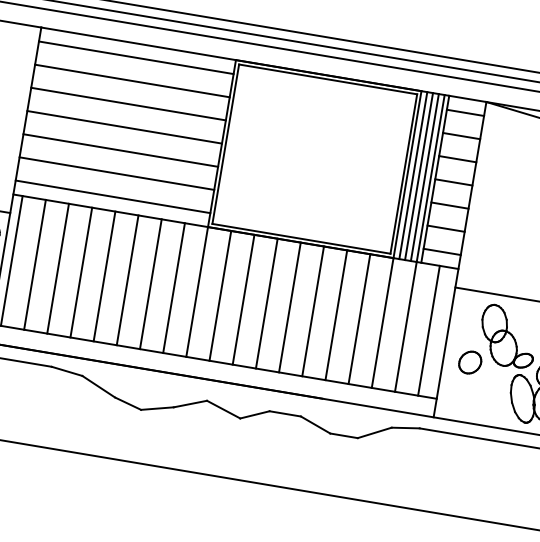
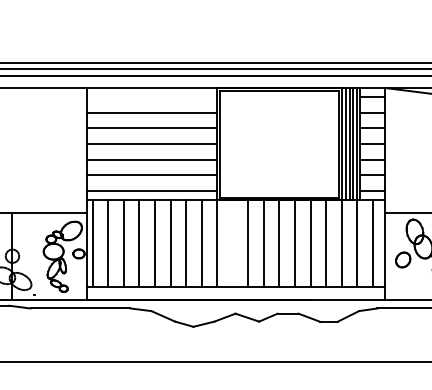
line: (135, 57) -> (151, 97), removed
line: (220, 295) -> (232, 243), removed

